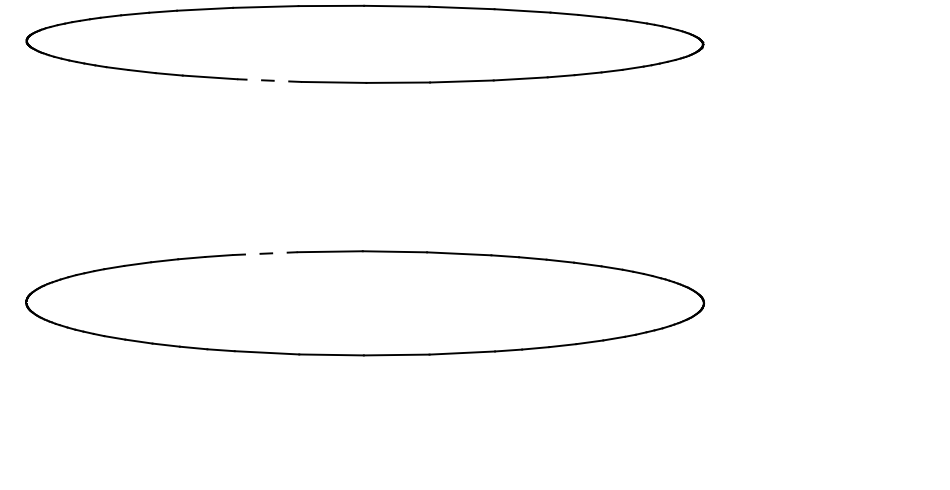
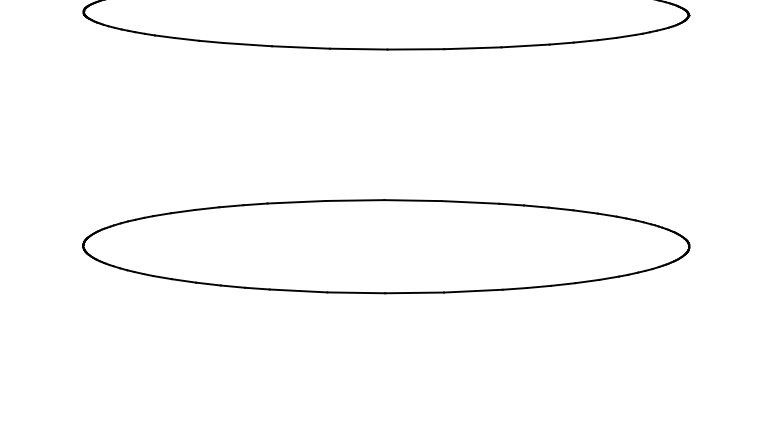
line: (269, 80) -> (300, 47), dashed -> solid
line: (265, 253) -> (297, 202), dashed -> solid

